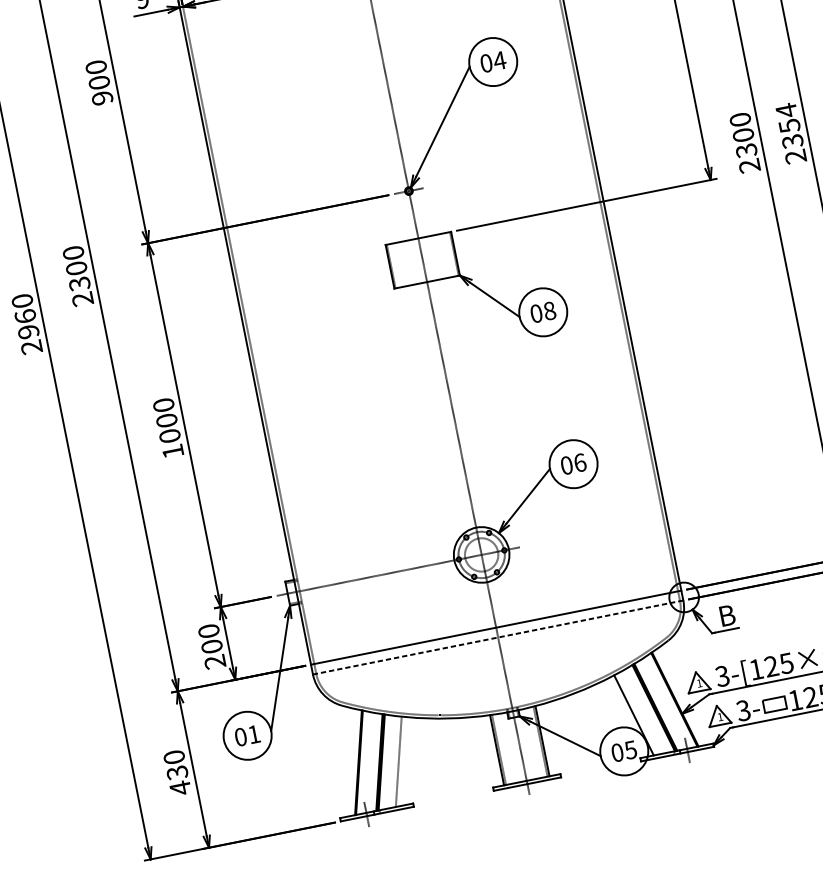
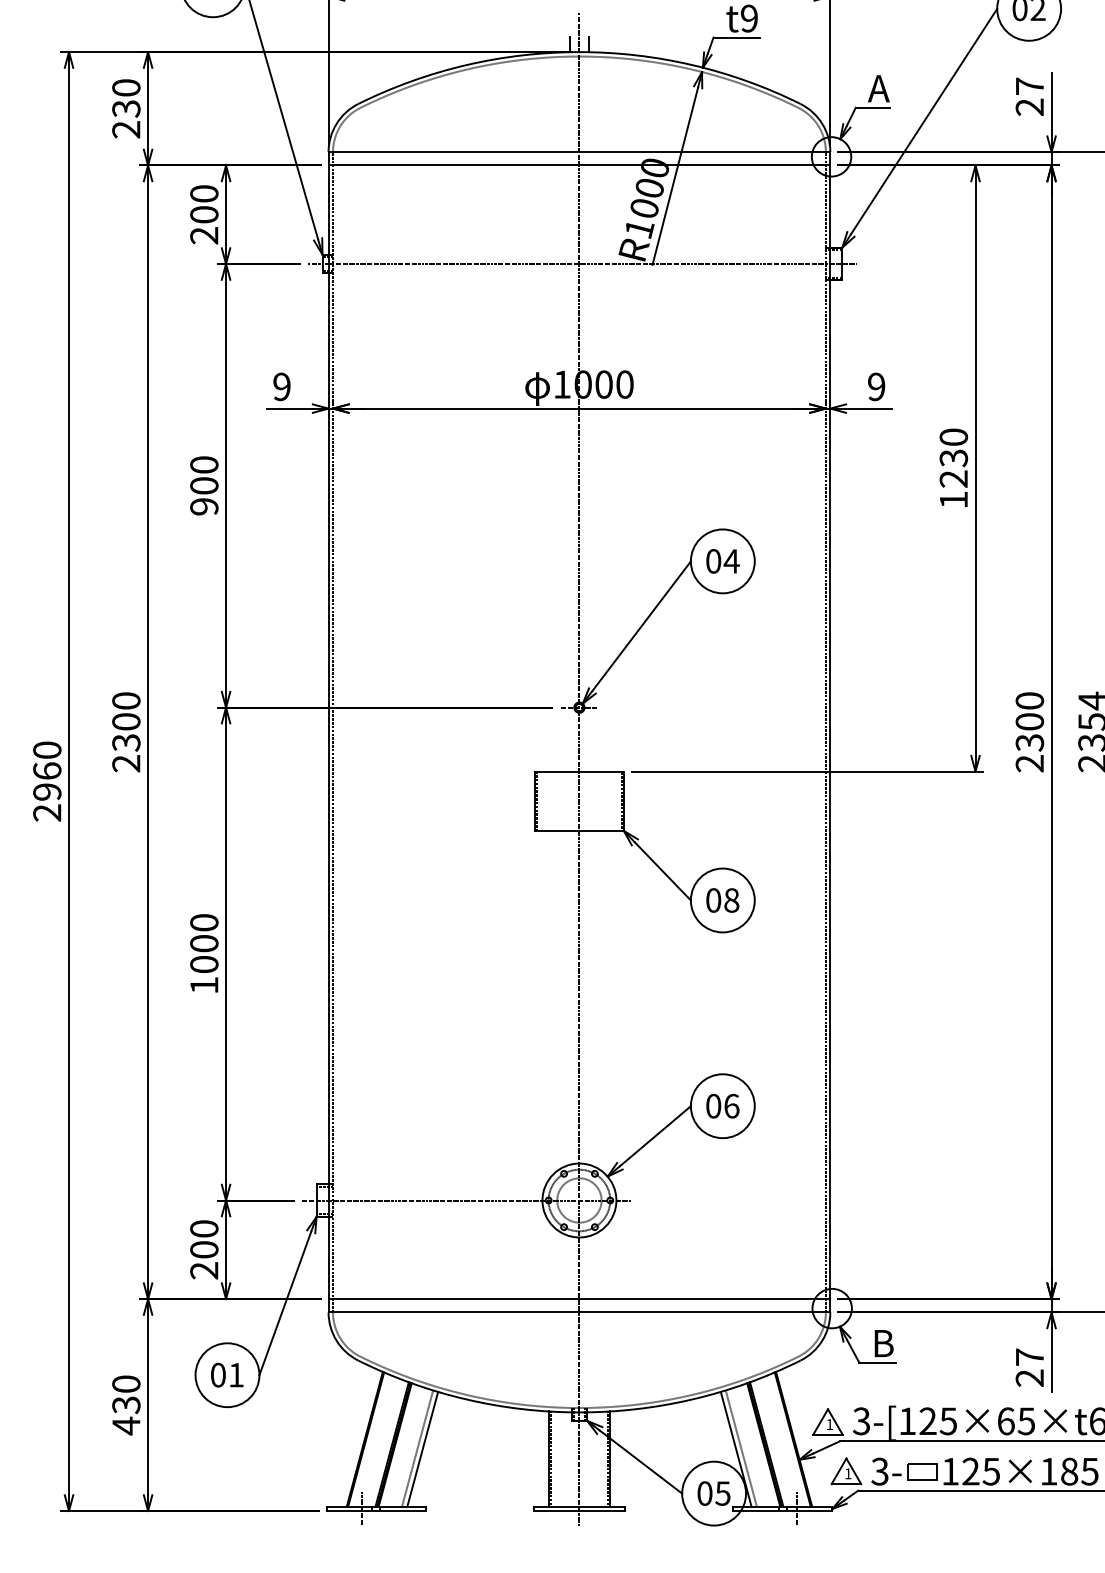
line: (498, 637) -> (579, 1312), dashed -> solid
line: (637, 714) -> (740, 1448), added
line: (402, 761) -> (422, 1448), added

